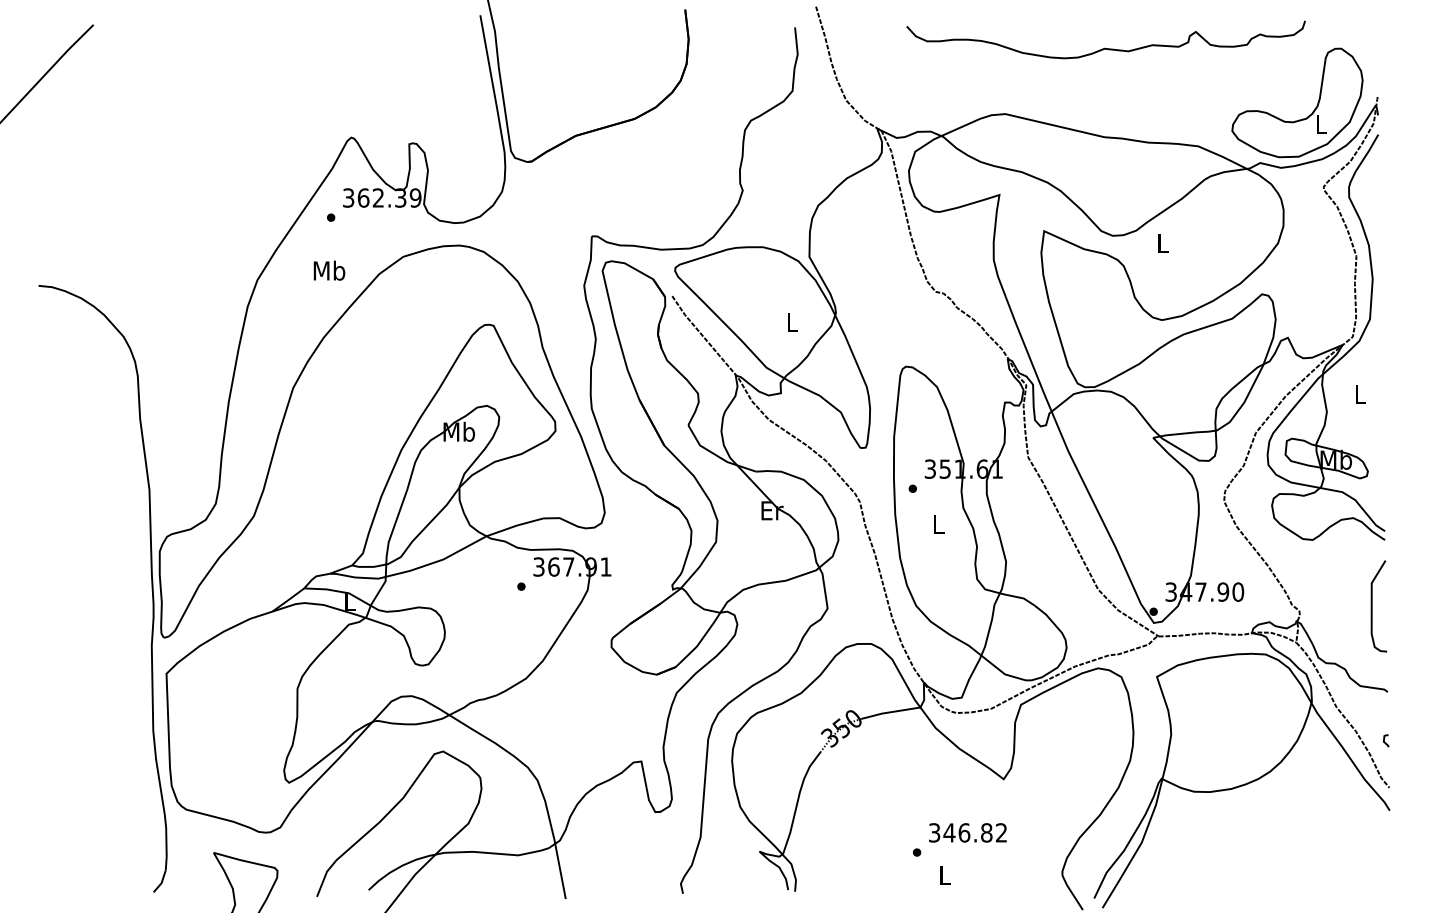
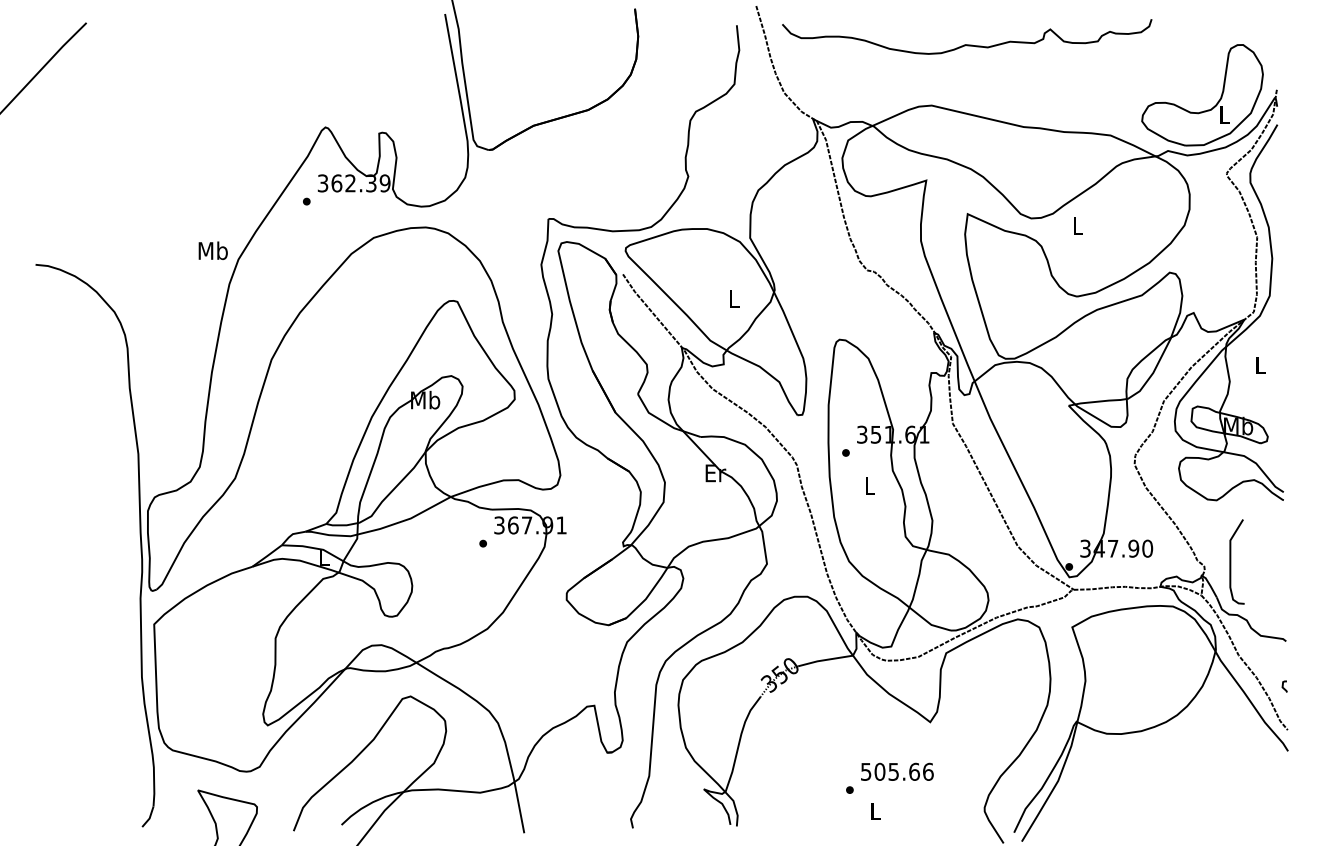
curve: (1106, 48) -> (967, 44), moved
text: (328, 270) -> (212, 250), moved
curve: (1372, 605) -> (1231, 561), moved
text: (968, 832) -> (897, 771), 346.82 -> 505.66

